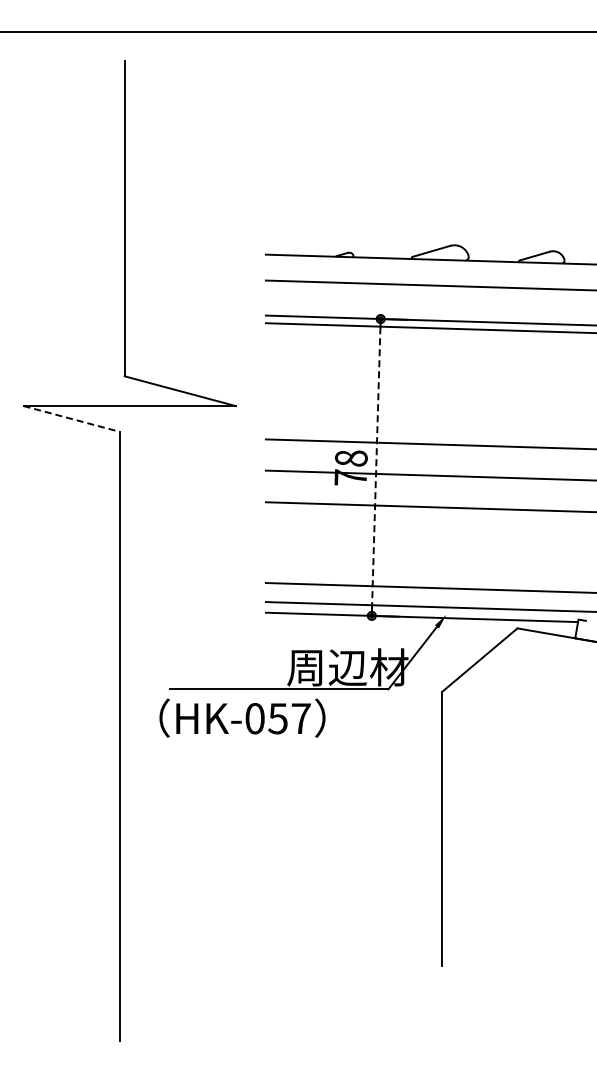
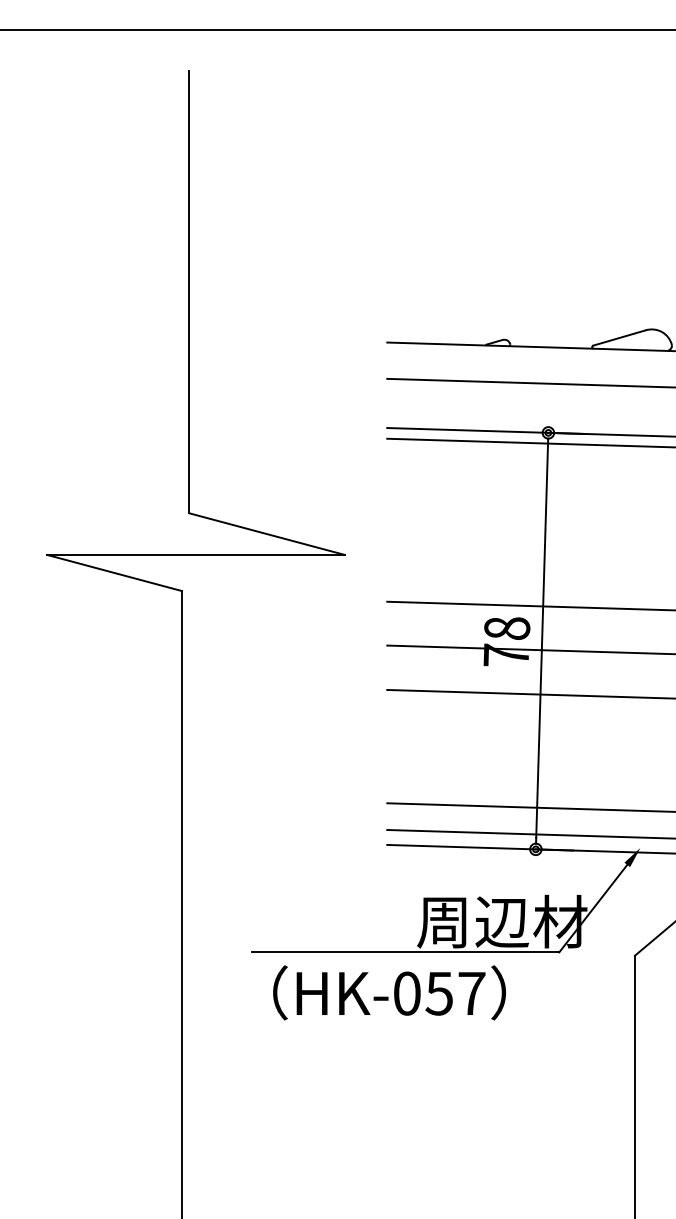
line: (71, 418) -> (114, 572), dashed -> solid
line: (376, 467) -> (542, 641), dashed -> solid
text: (242, 717) -> (389, 991), moved

